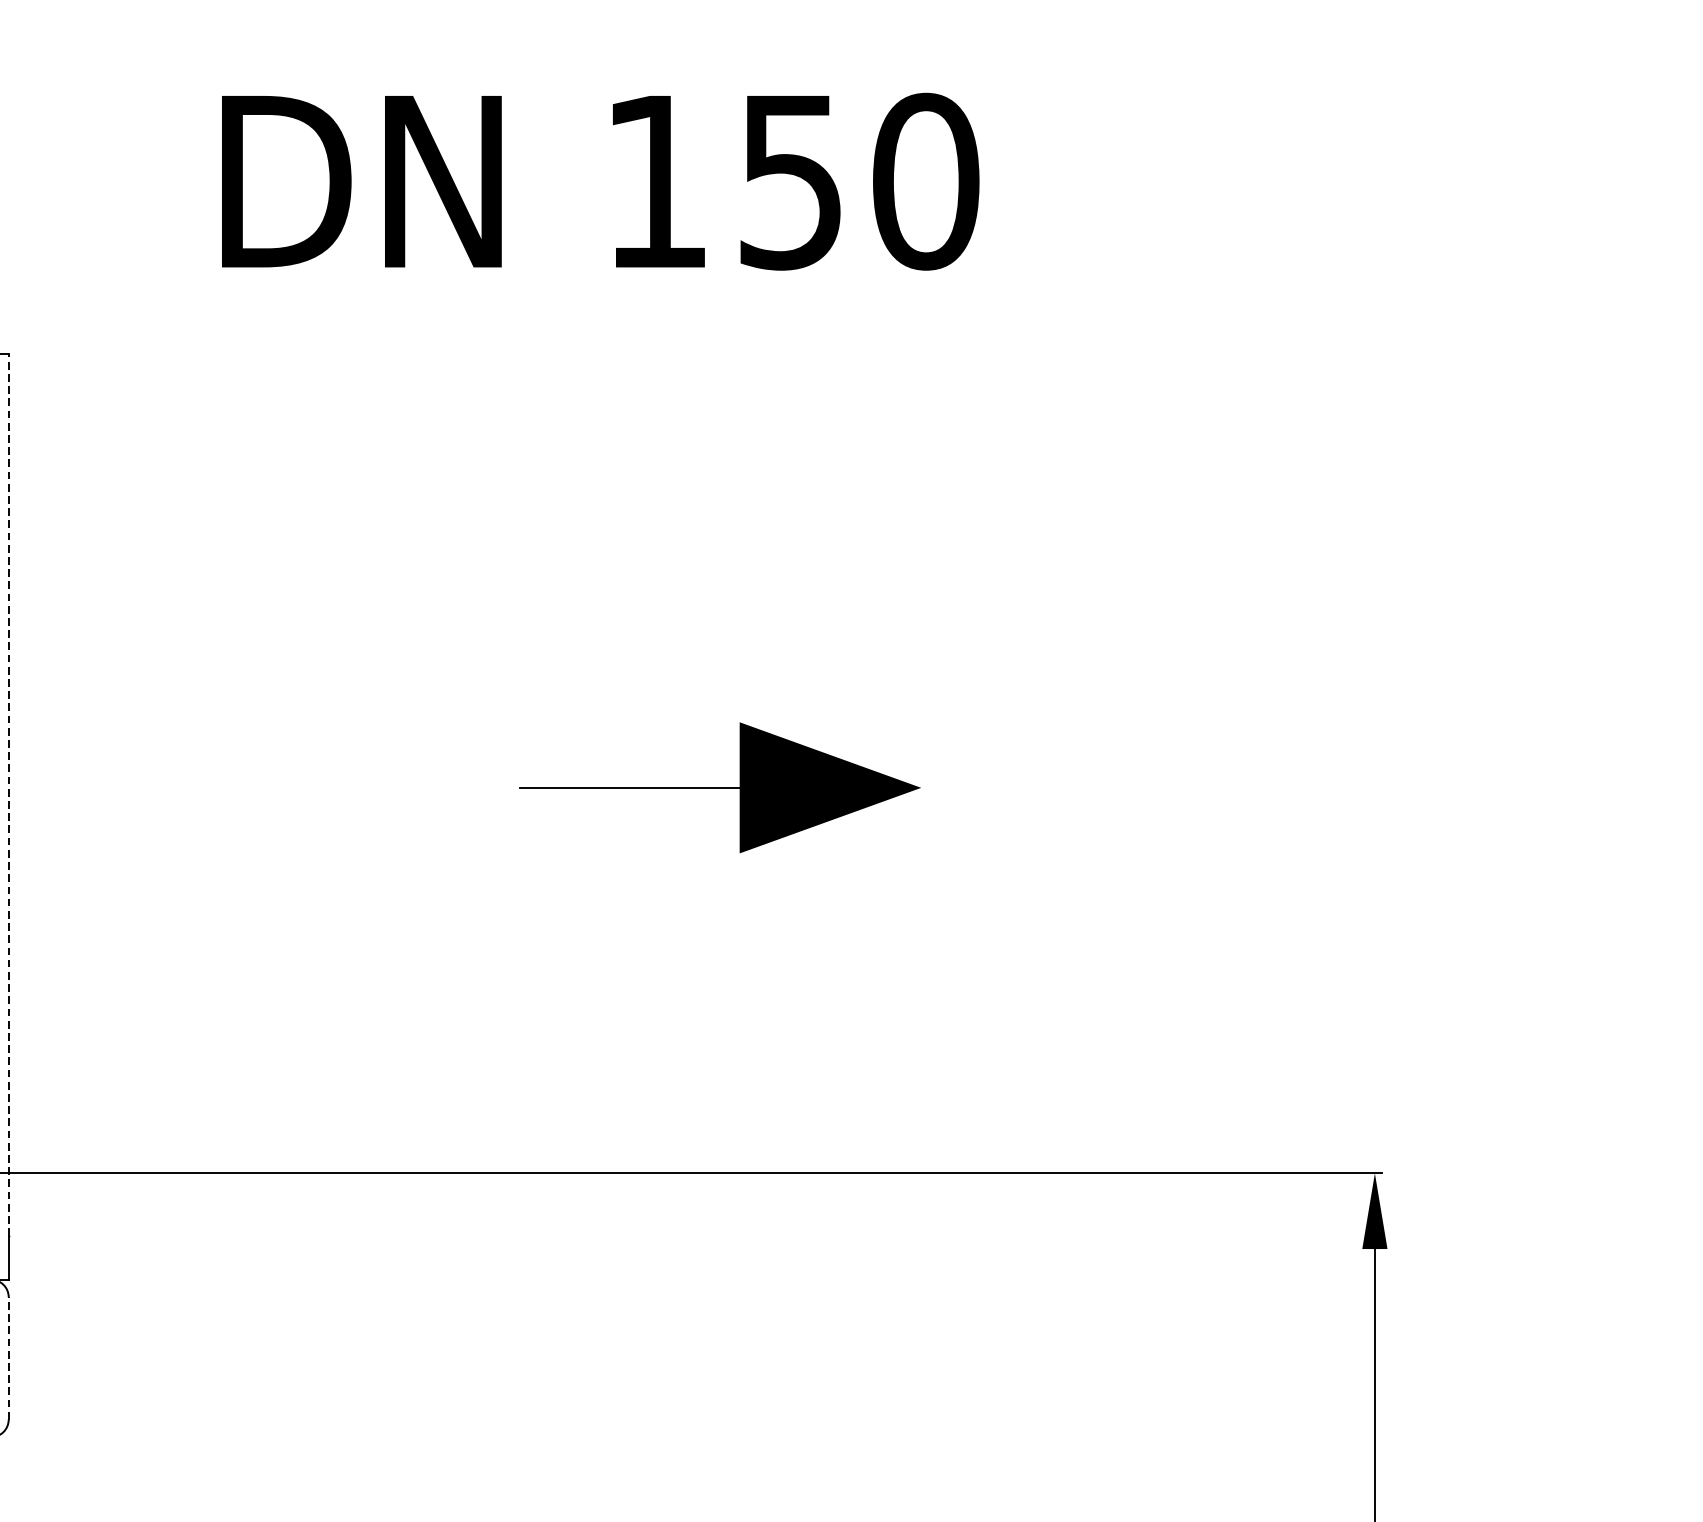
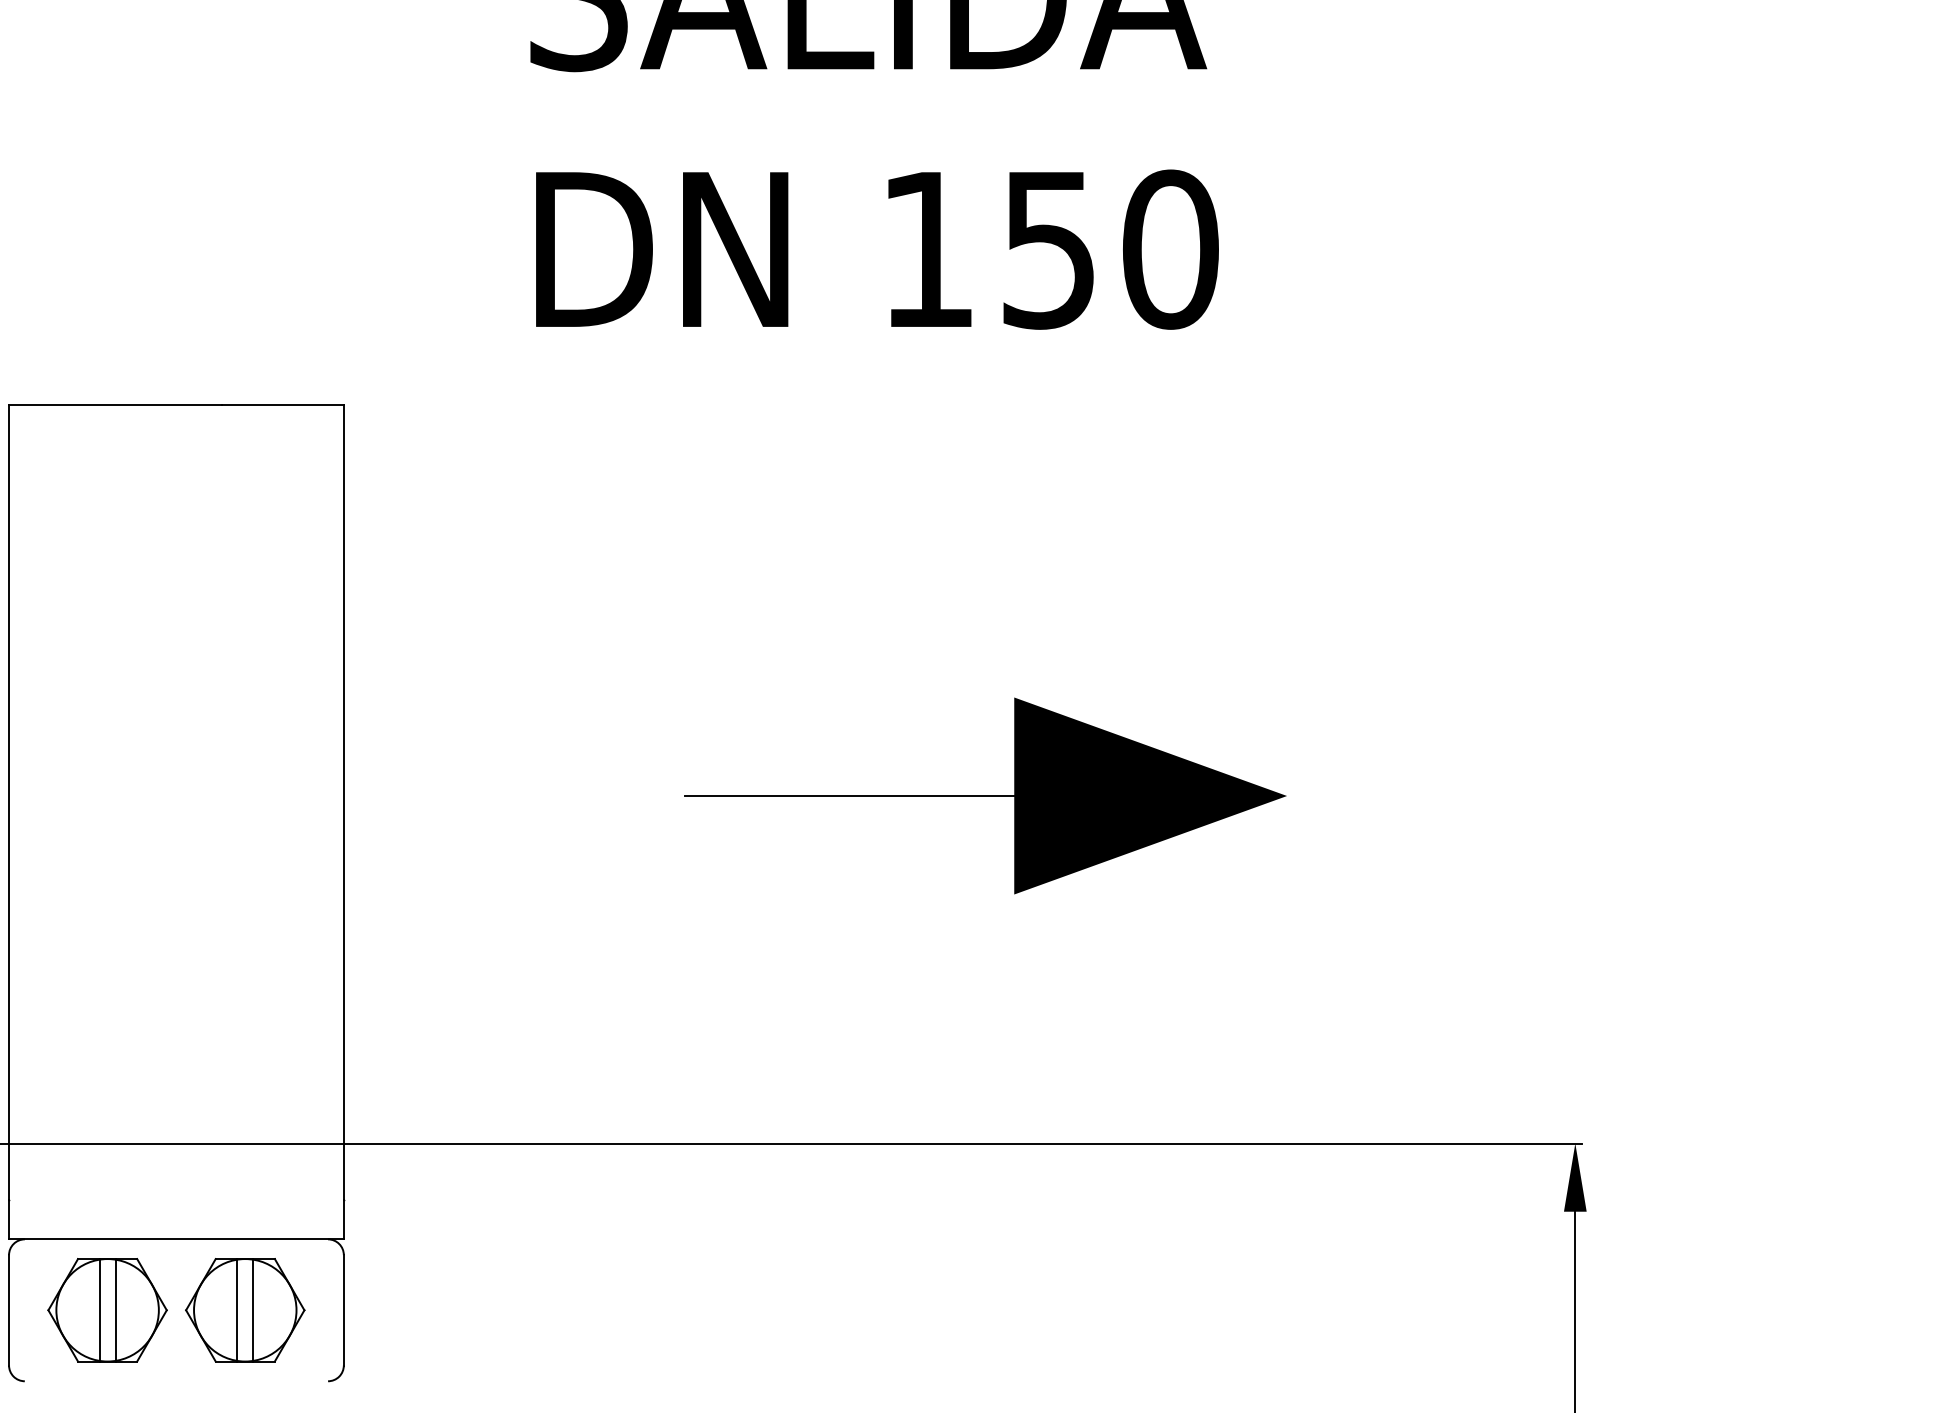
part: (720, 787) -> (985, 795), size x1.67
line: (8, 793) -> (343, 801), dashed -> solid
line: (8, 1357) -> (343, 1309), dashed -> solid

